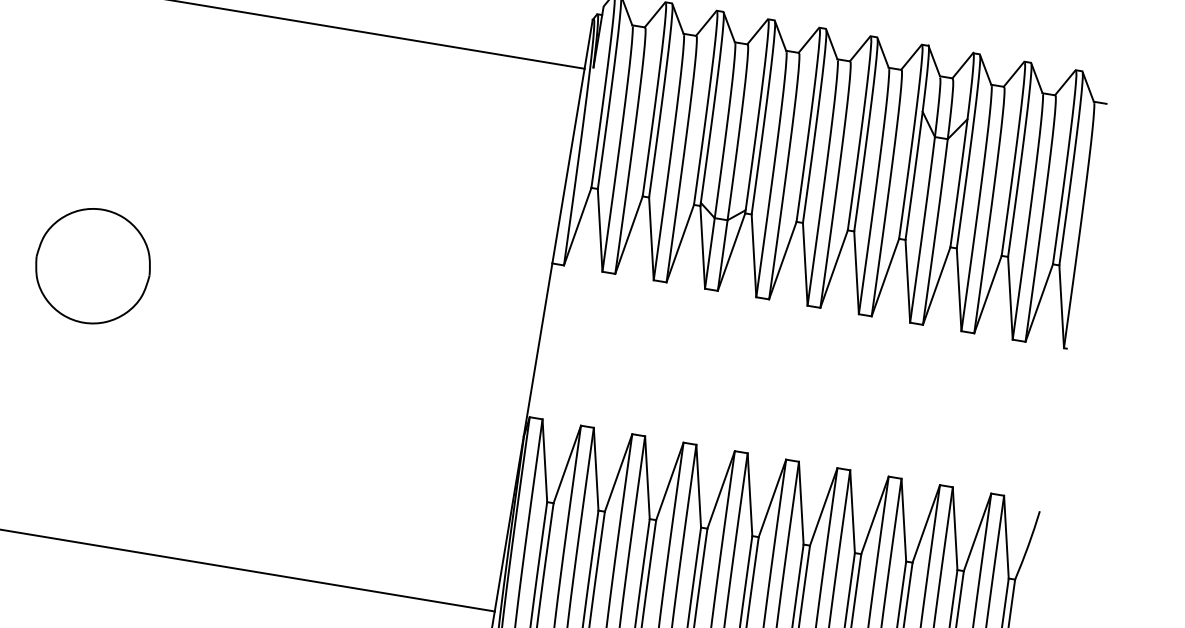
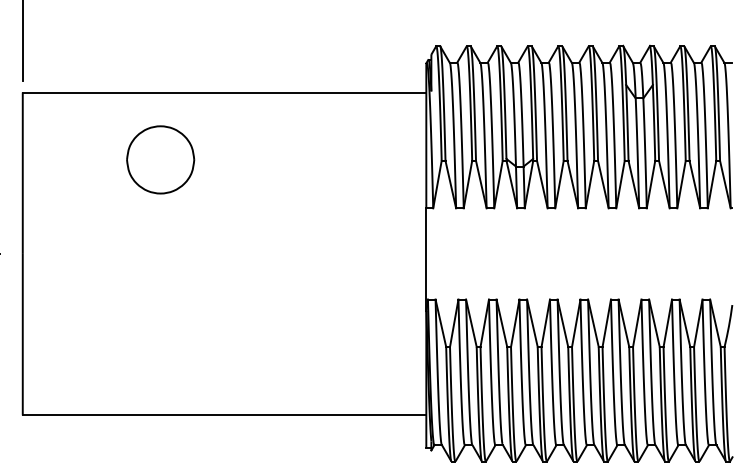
part: (92, 265) -> (160, 159), moved

